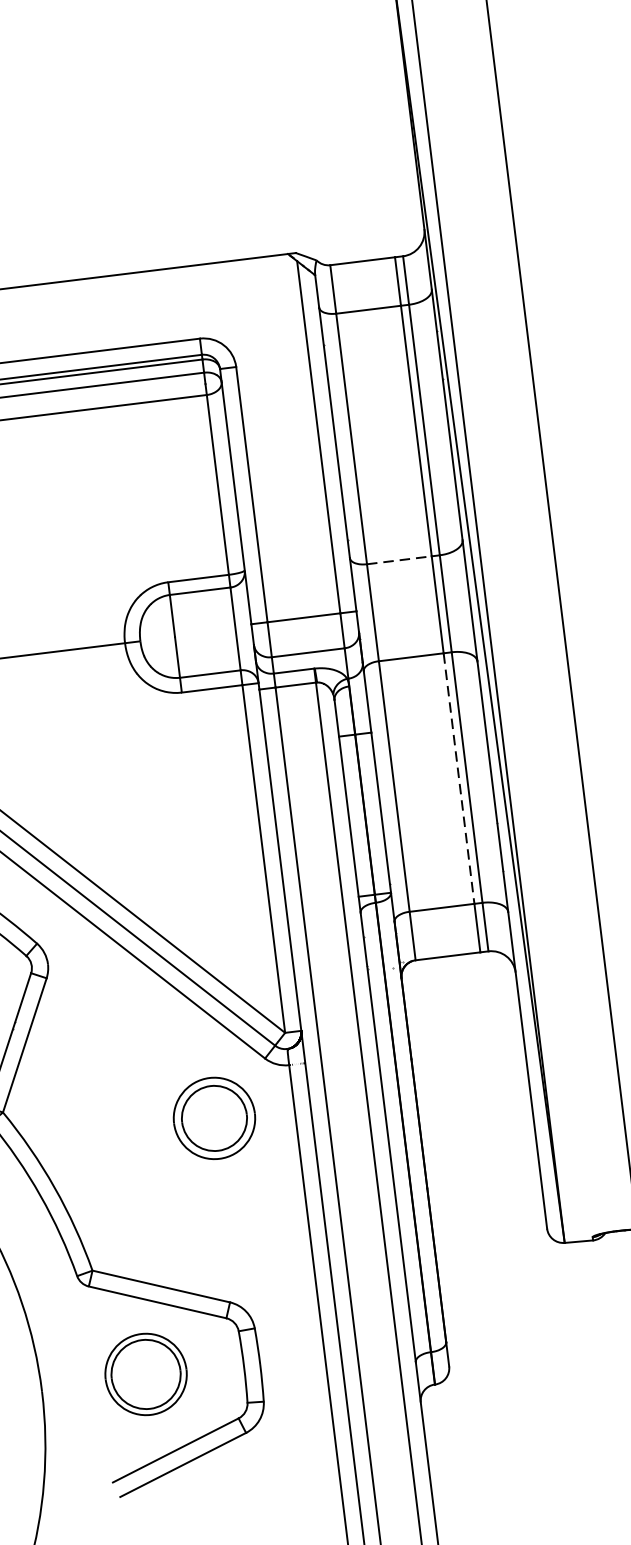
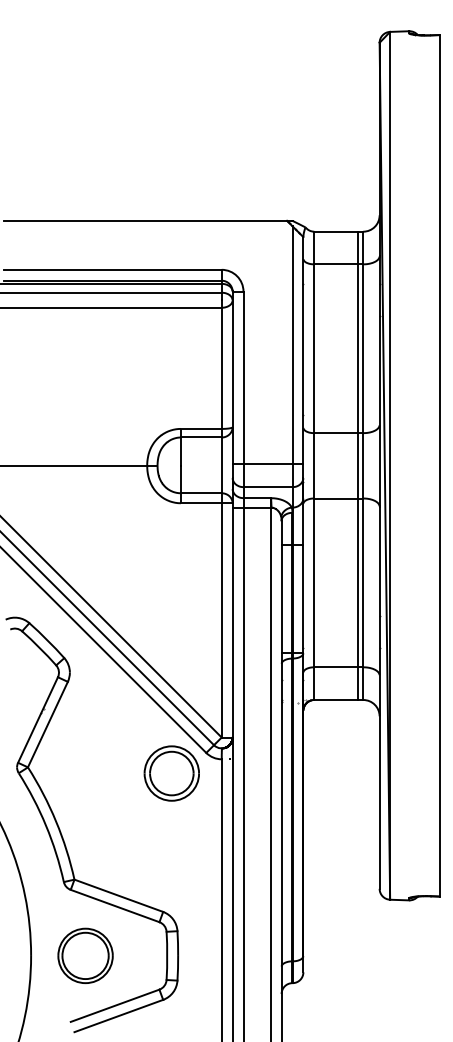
line: (400, 560) -> (336, 433), dashed -> solid
line: (458, 779) -> (357, 583), dashed -> solid
part: (213, 1118) -> (171, 773), moved
part: (145, 1373) -> (85, 955), moved

